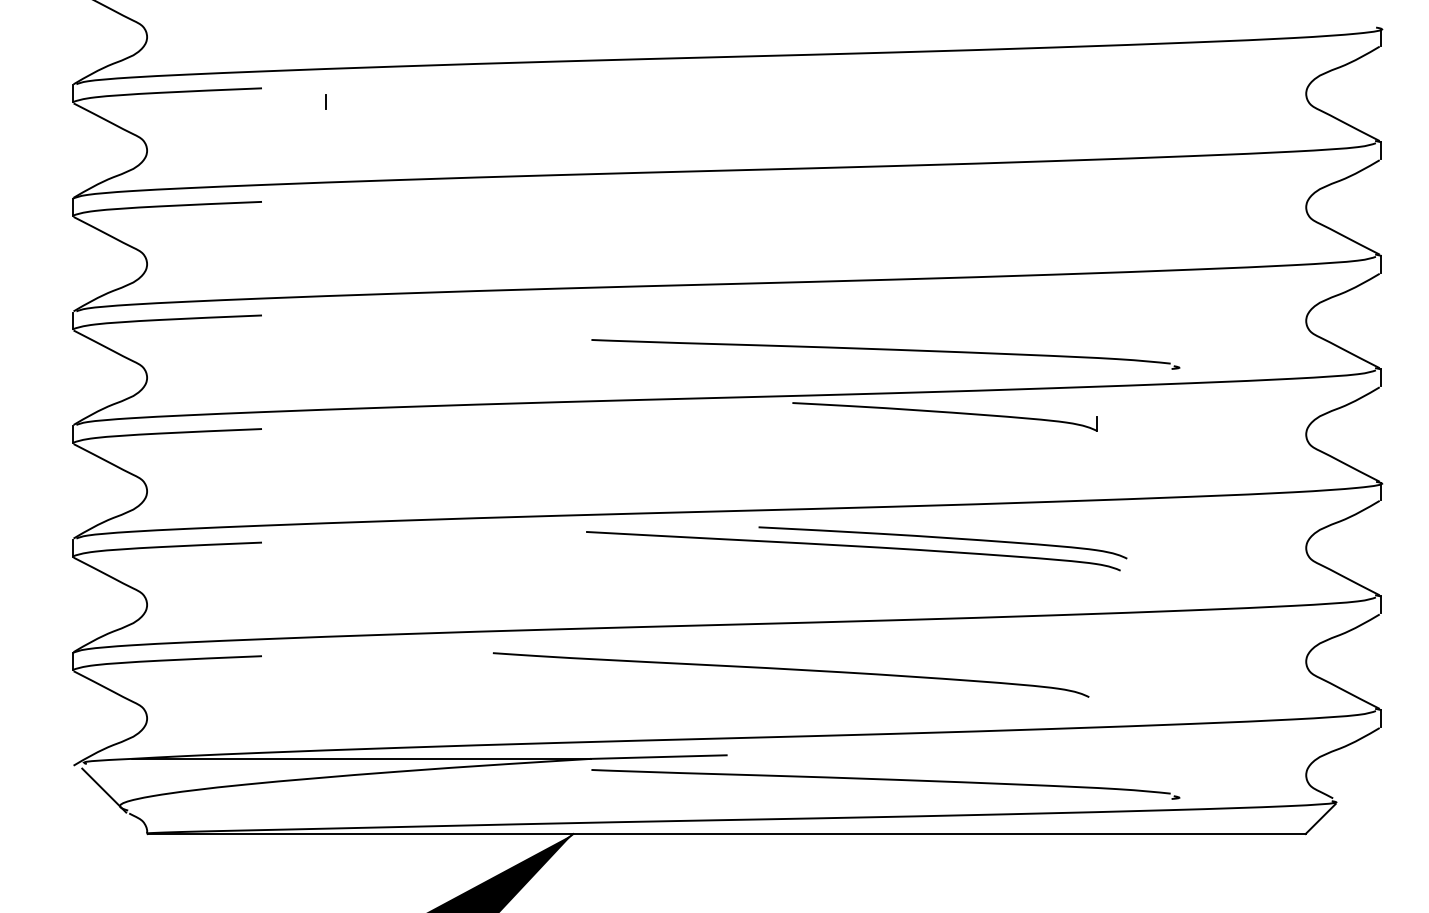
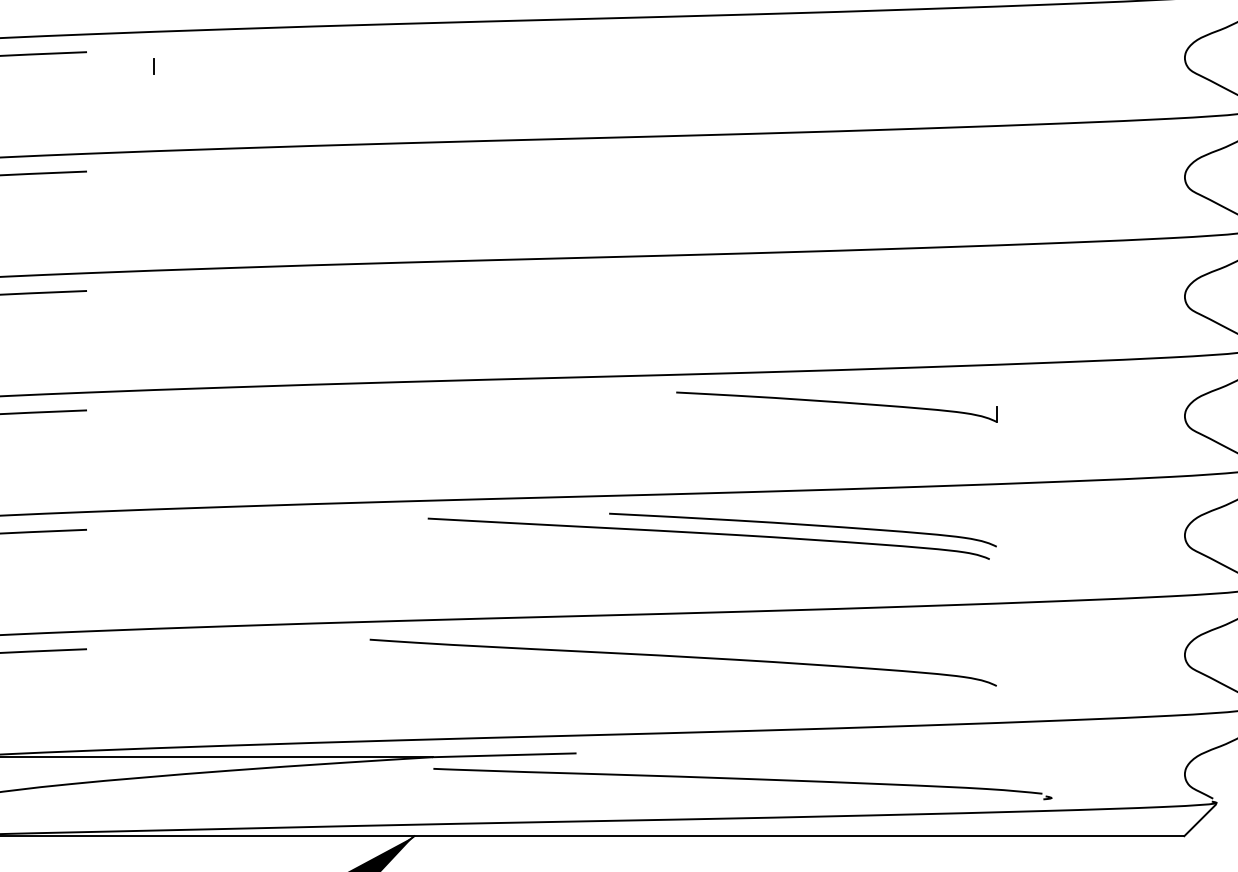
part: (885, 354) -> (742, 332), removed
part: (944, 416) -> (836, 406), moved
curve: (790, 670) -> (682, 657), moved

